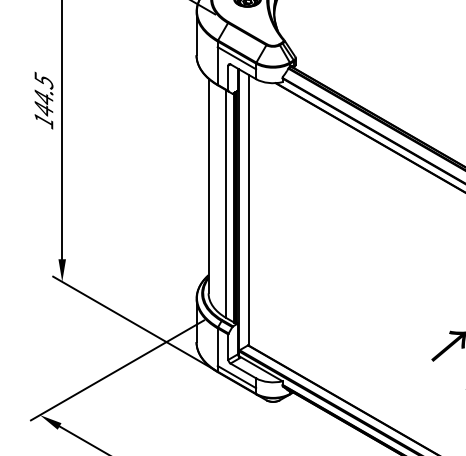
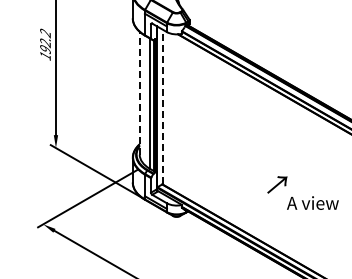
text: (43, 95) -> (45, 41), 144.5 -> 192.2
line: (208, 184) -> (139, 92), solid -> dashed
line: (248, 209) -> (162, 106), solid -> dashed

